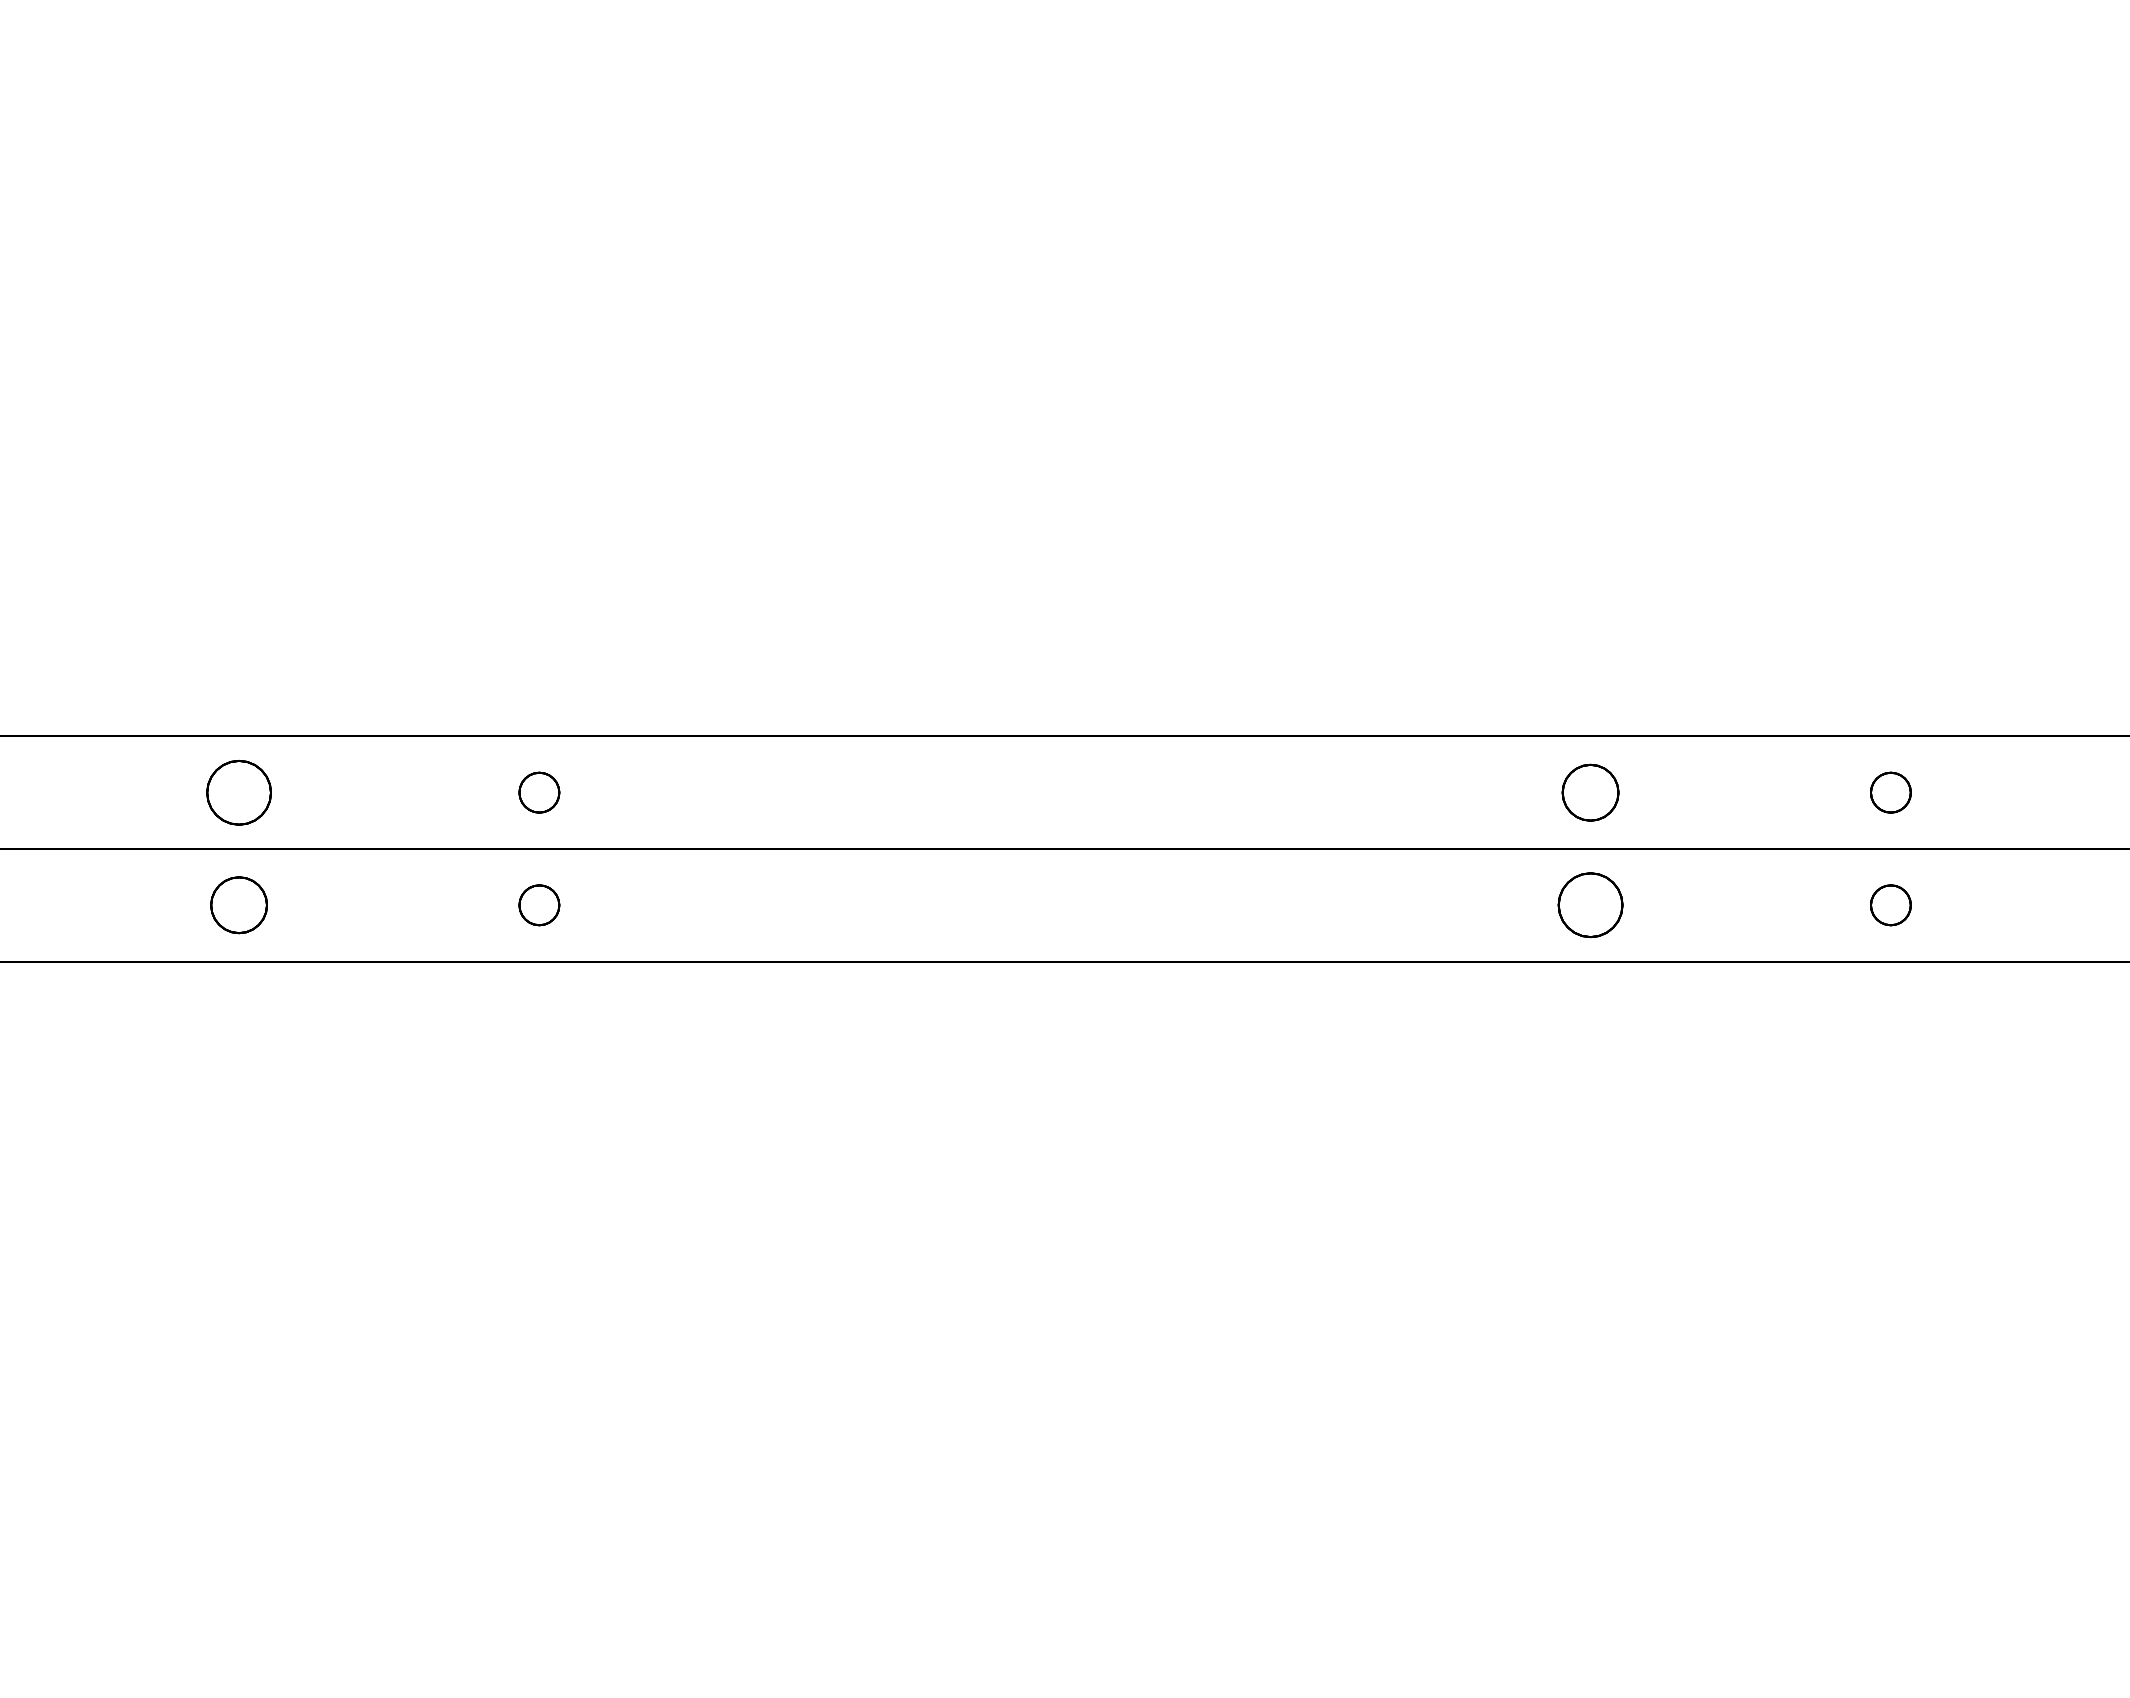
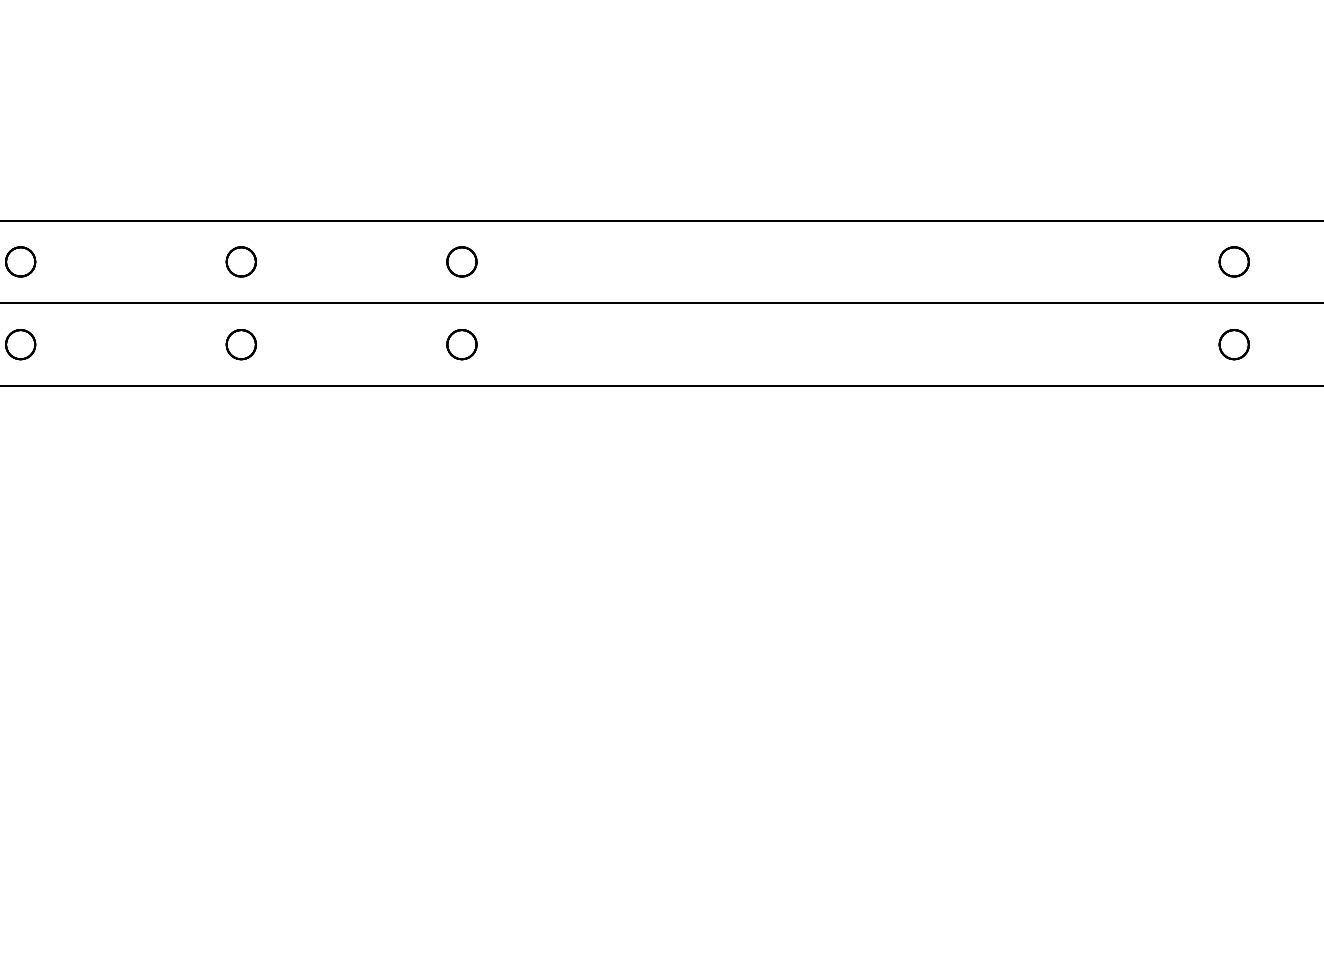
part: (238, 792) -> (240, 261), size x0.62
part: (1590, 792) -> (1234, 261), size x0.71
part: (238, 905) -> (240, 344), size x0.71
part: (1590, 905) -> (1234, 344), size x0.62

